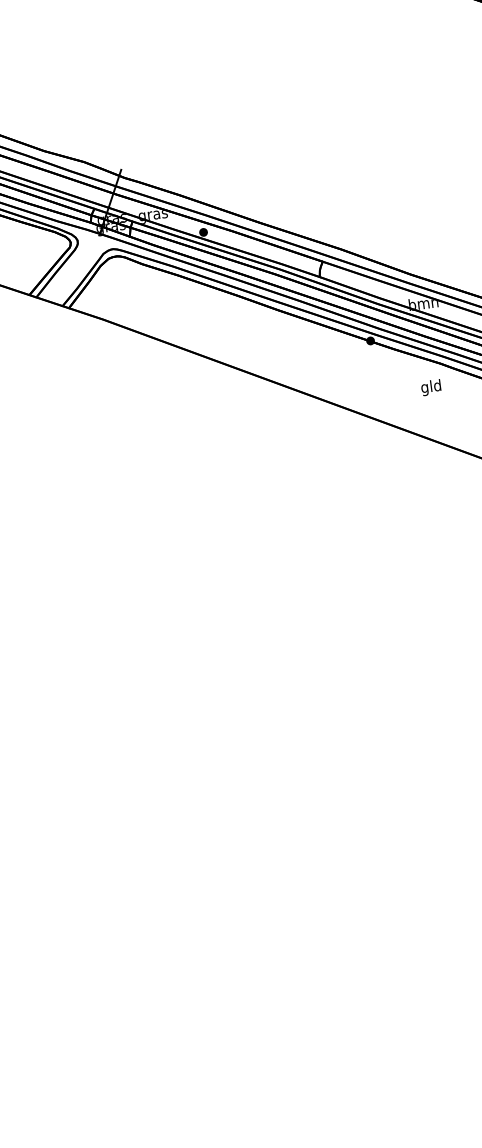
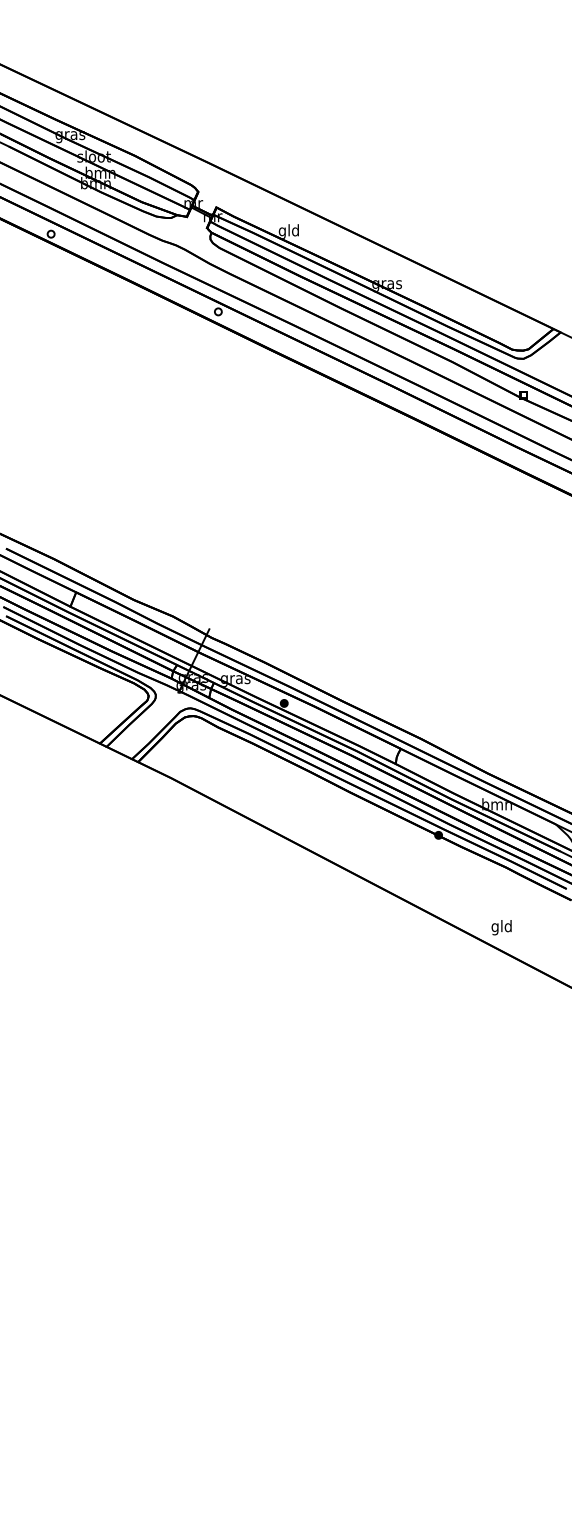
text: (431, 387) -> (501, 927), moved

